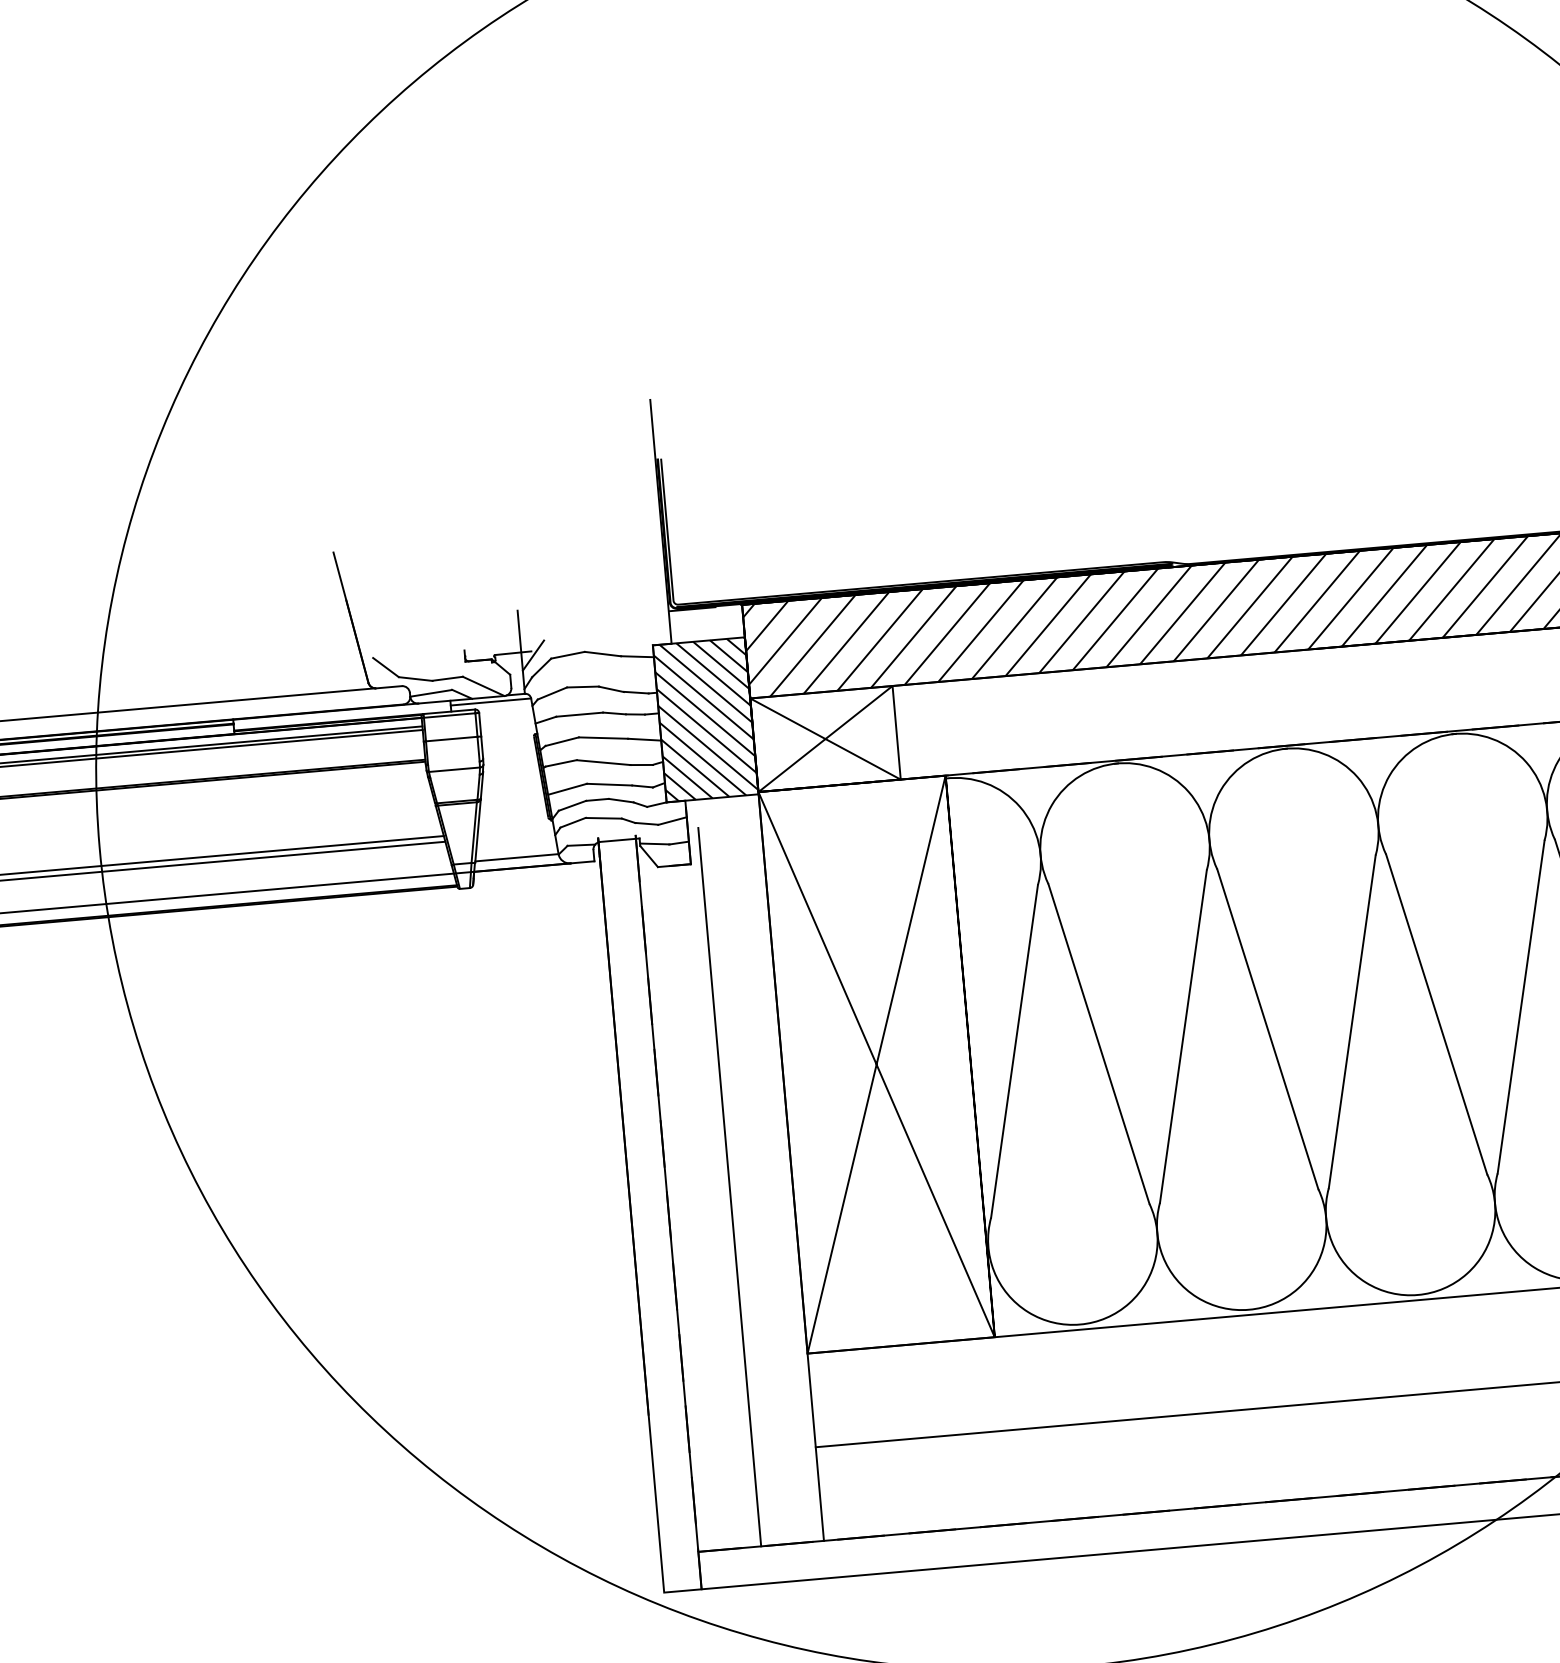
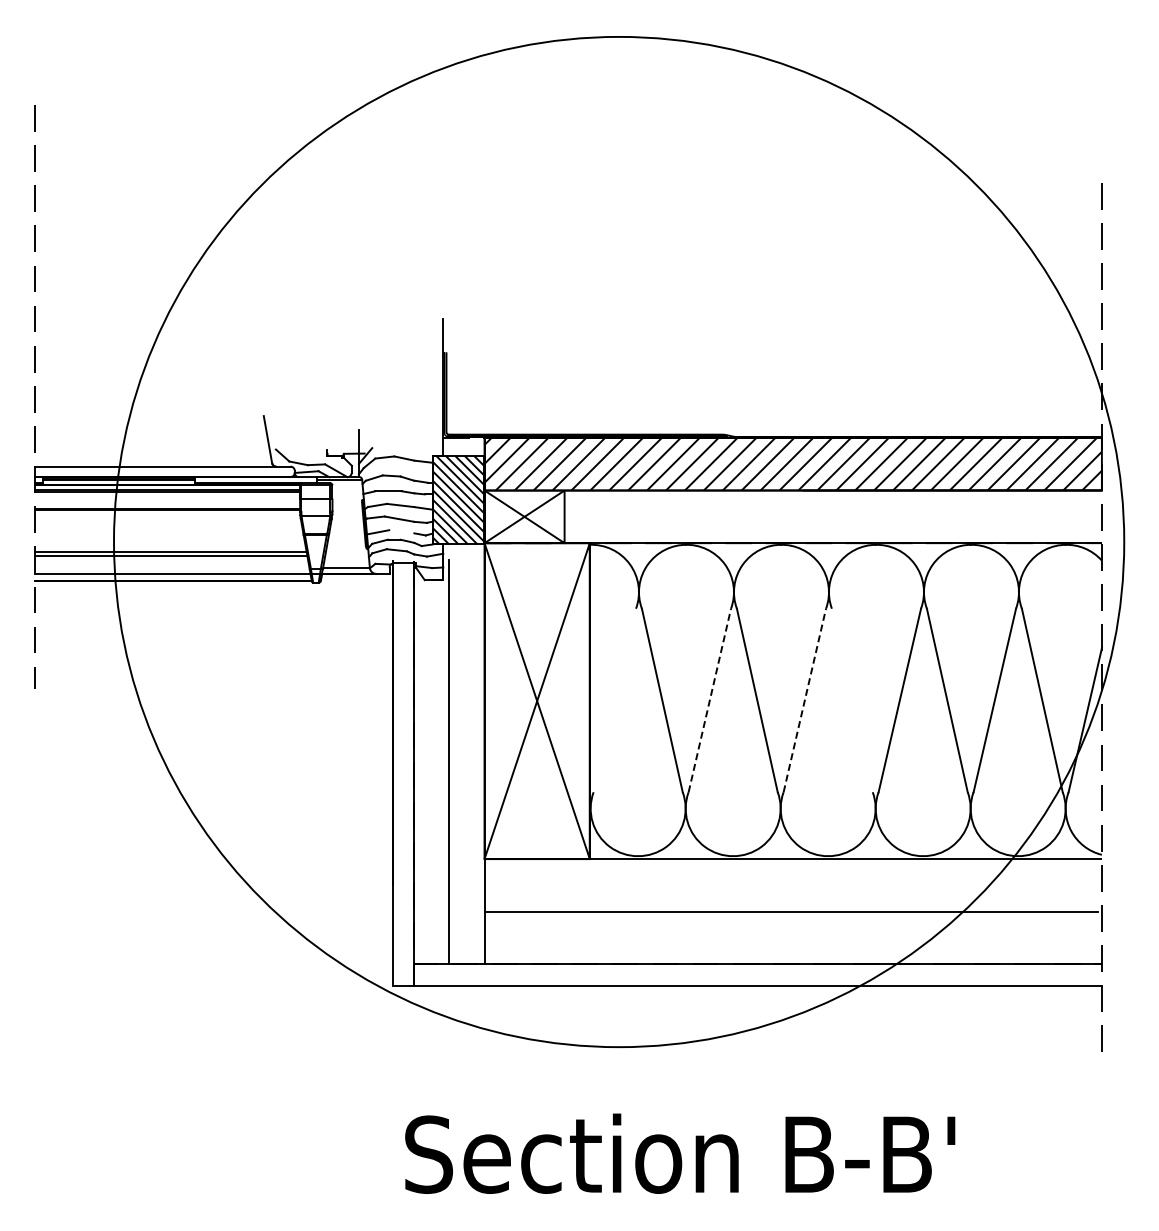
line: (350, 616) -> (265, 425), removed
line: (609, 784) -> (401, 531), removed
line: (1435, 1014) -> (851, 700), removed
line: (1351, 1021) -> (804, 700), solid -> dashed
line: (1182, 1036) -> (709, 700), solid -> dashed
line: (1013, 1051) -> (614, 700), removed

